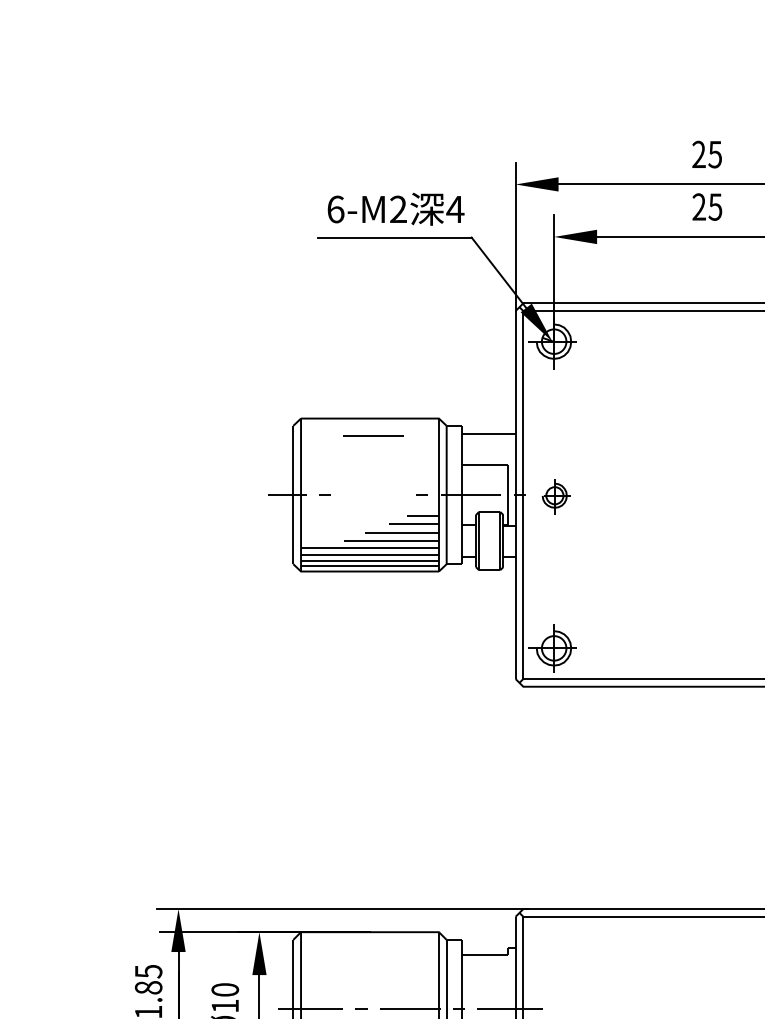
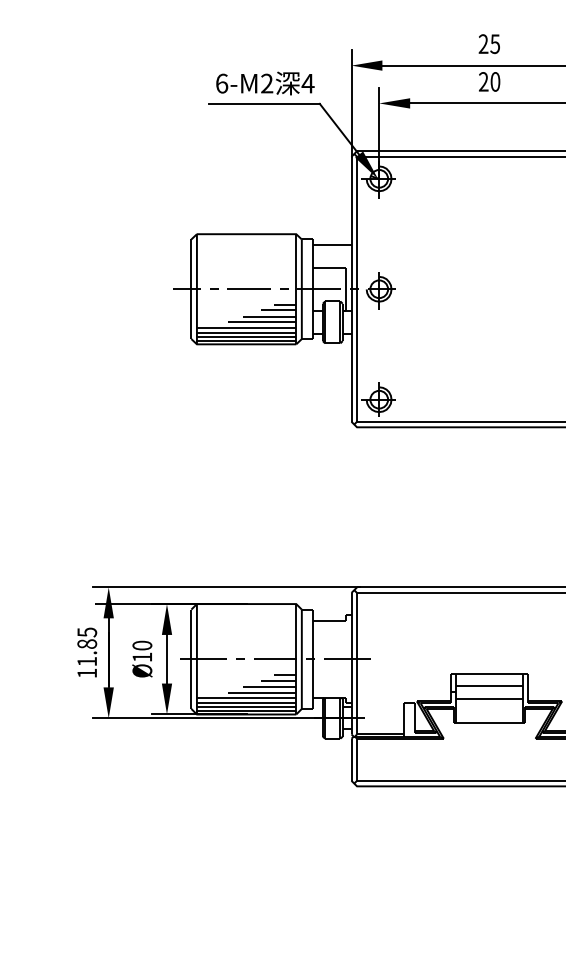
text: (715, 206) -> (495, 81), 25 -> 20
line: (372, 434) -> (248, 288), moved
part: (555, 496) -> (380, 290), size x1.43

